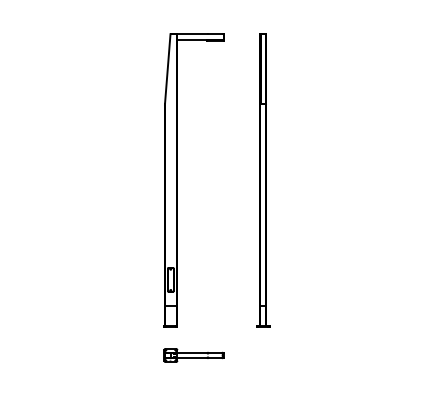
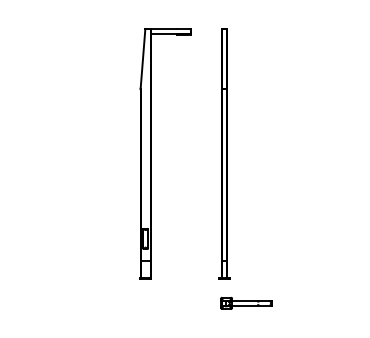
part: (194, 354) -> (246, 302), moved

